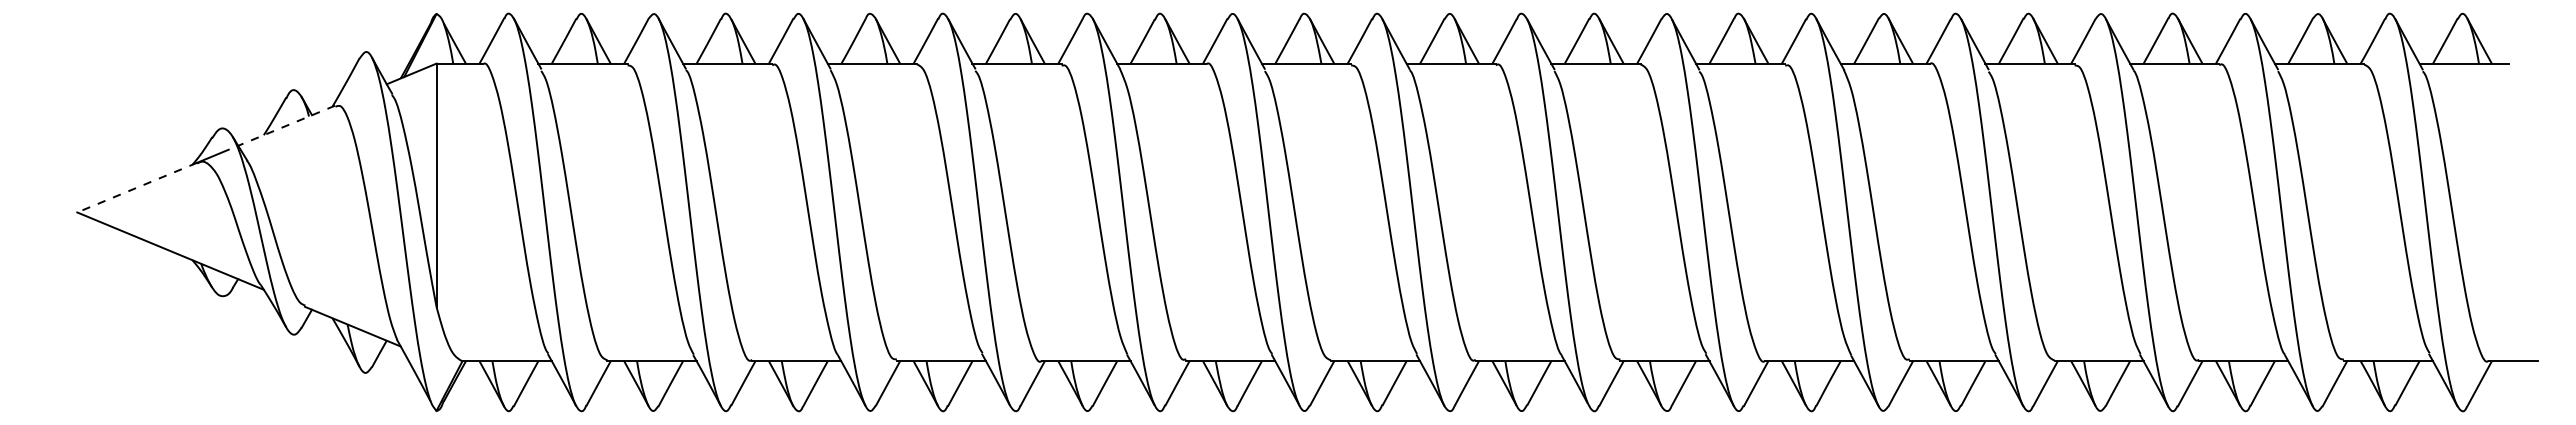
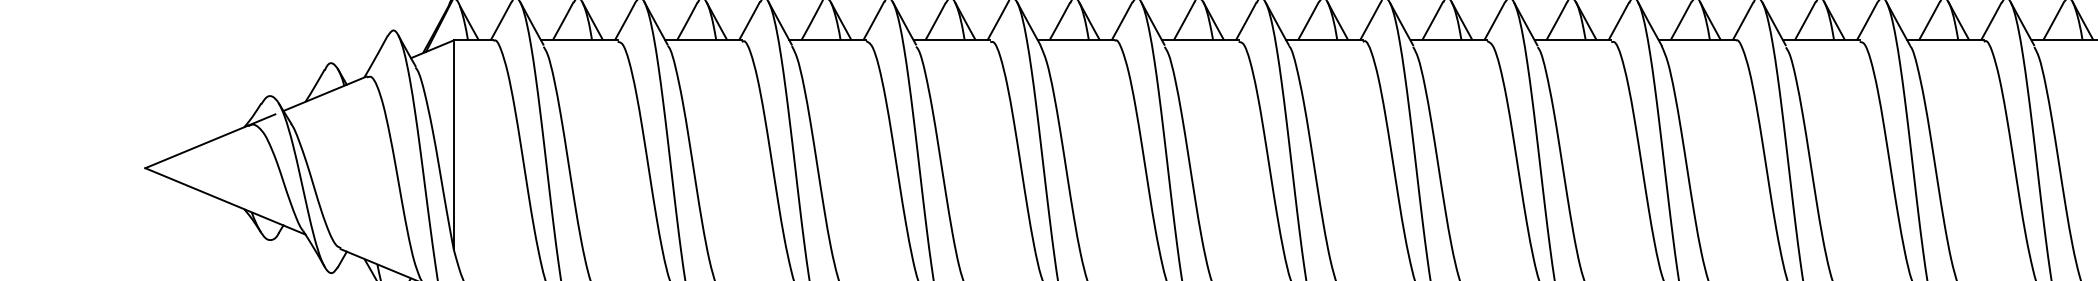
line: (286, 125) -> (324, 93), dashed -> solid
line: (137, 187) -> (197, 146), dashed -> solid

